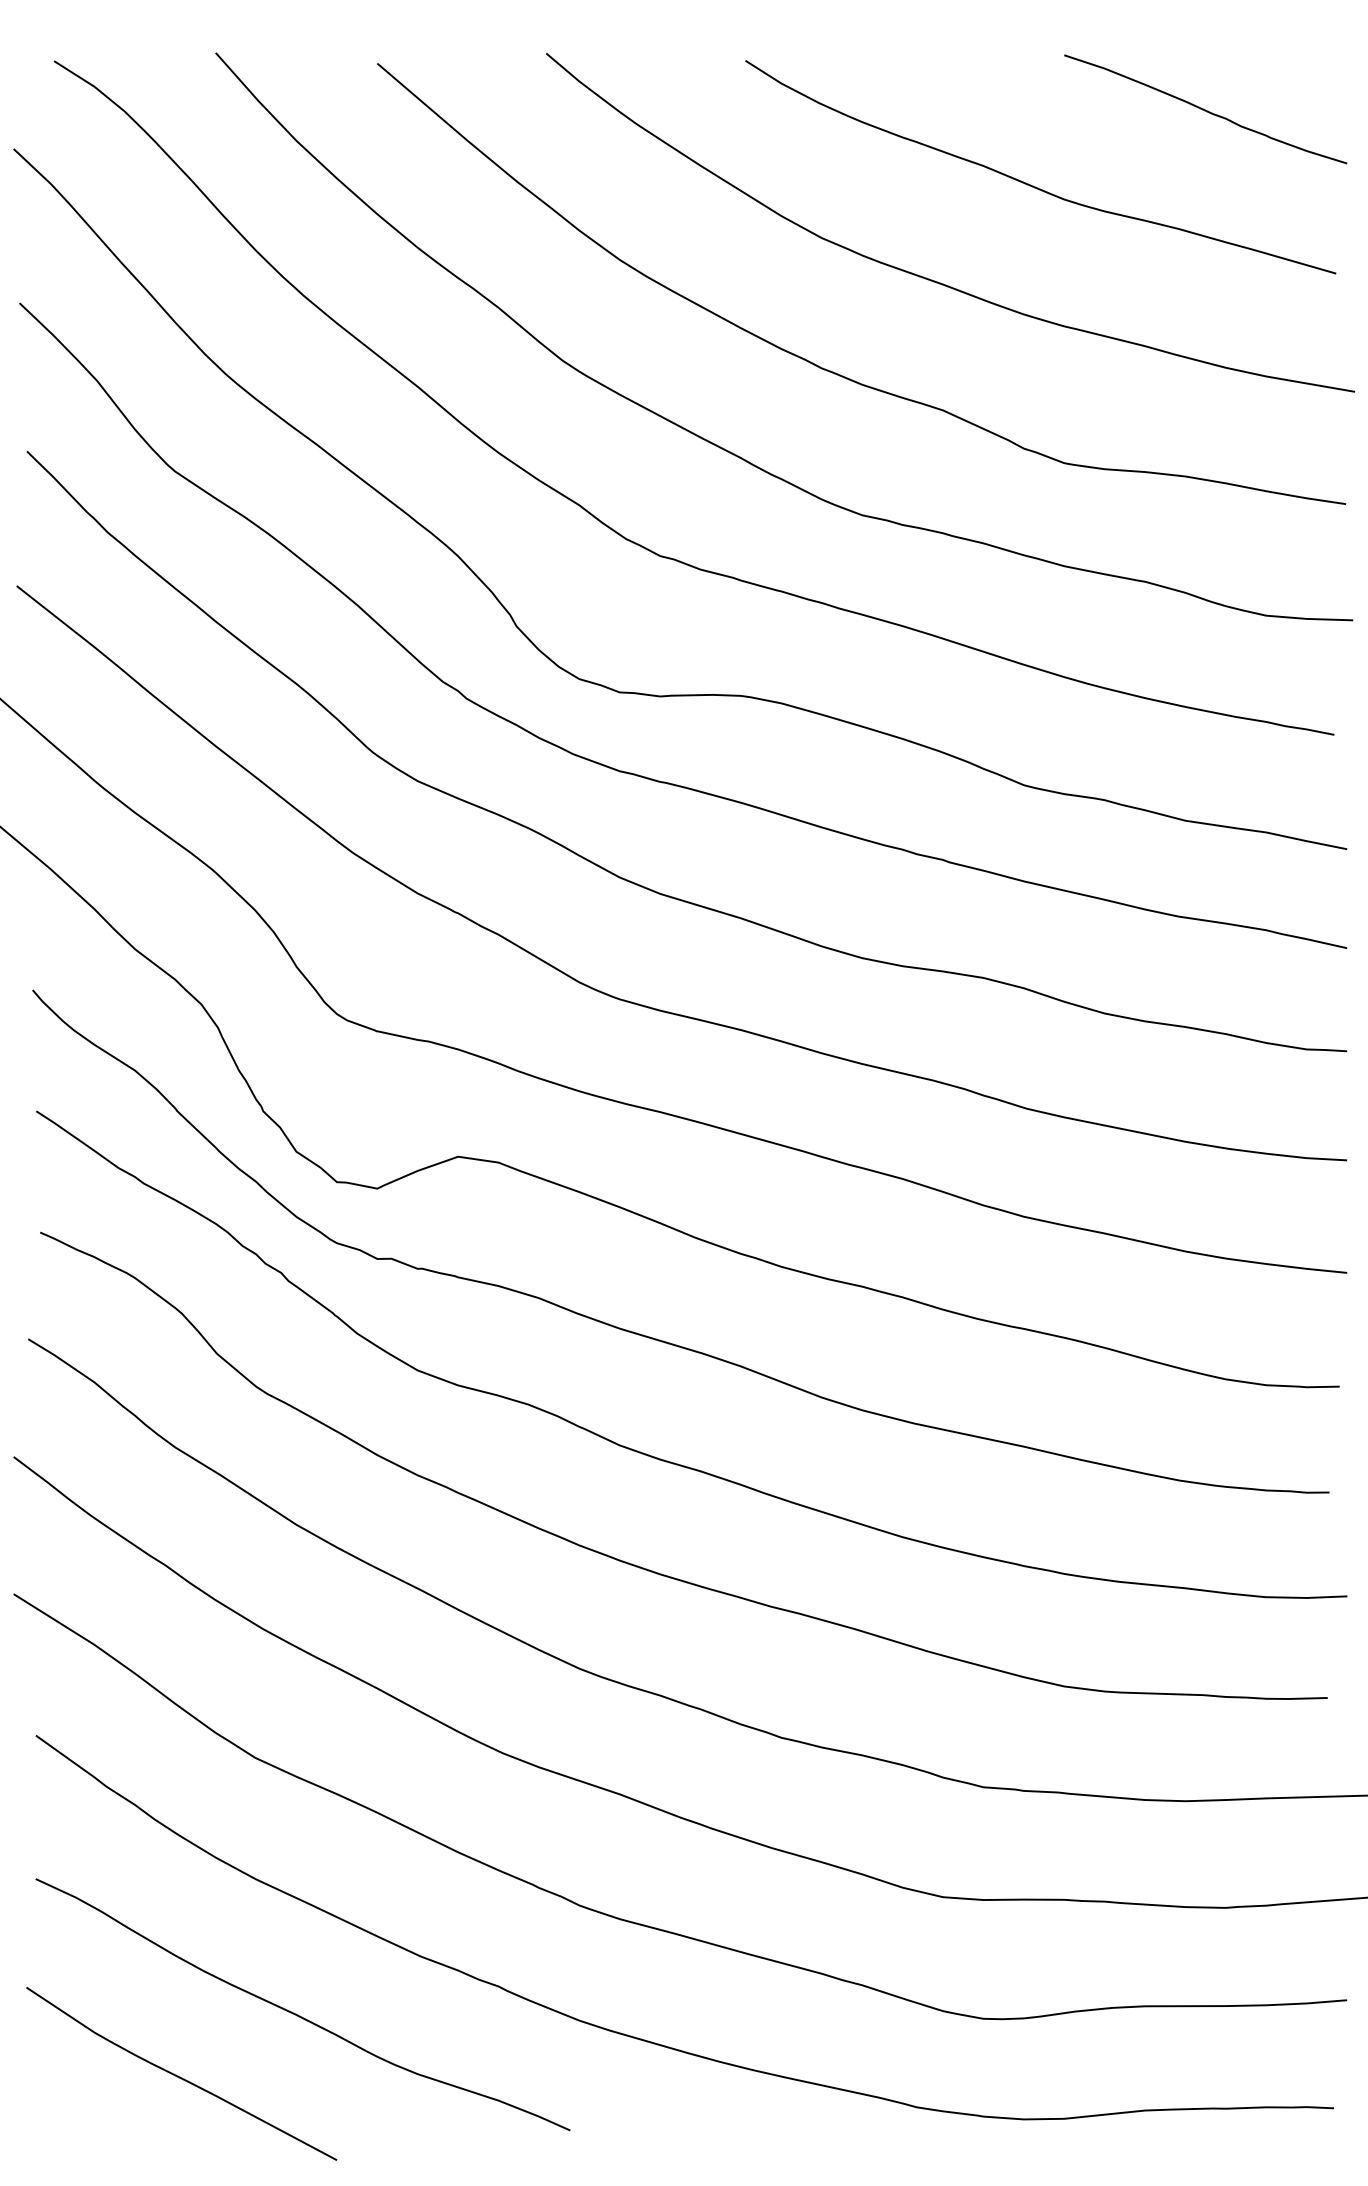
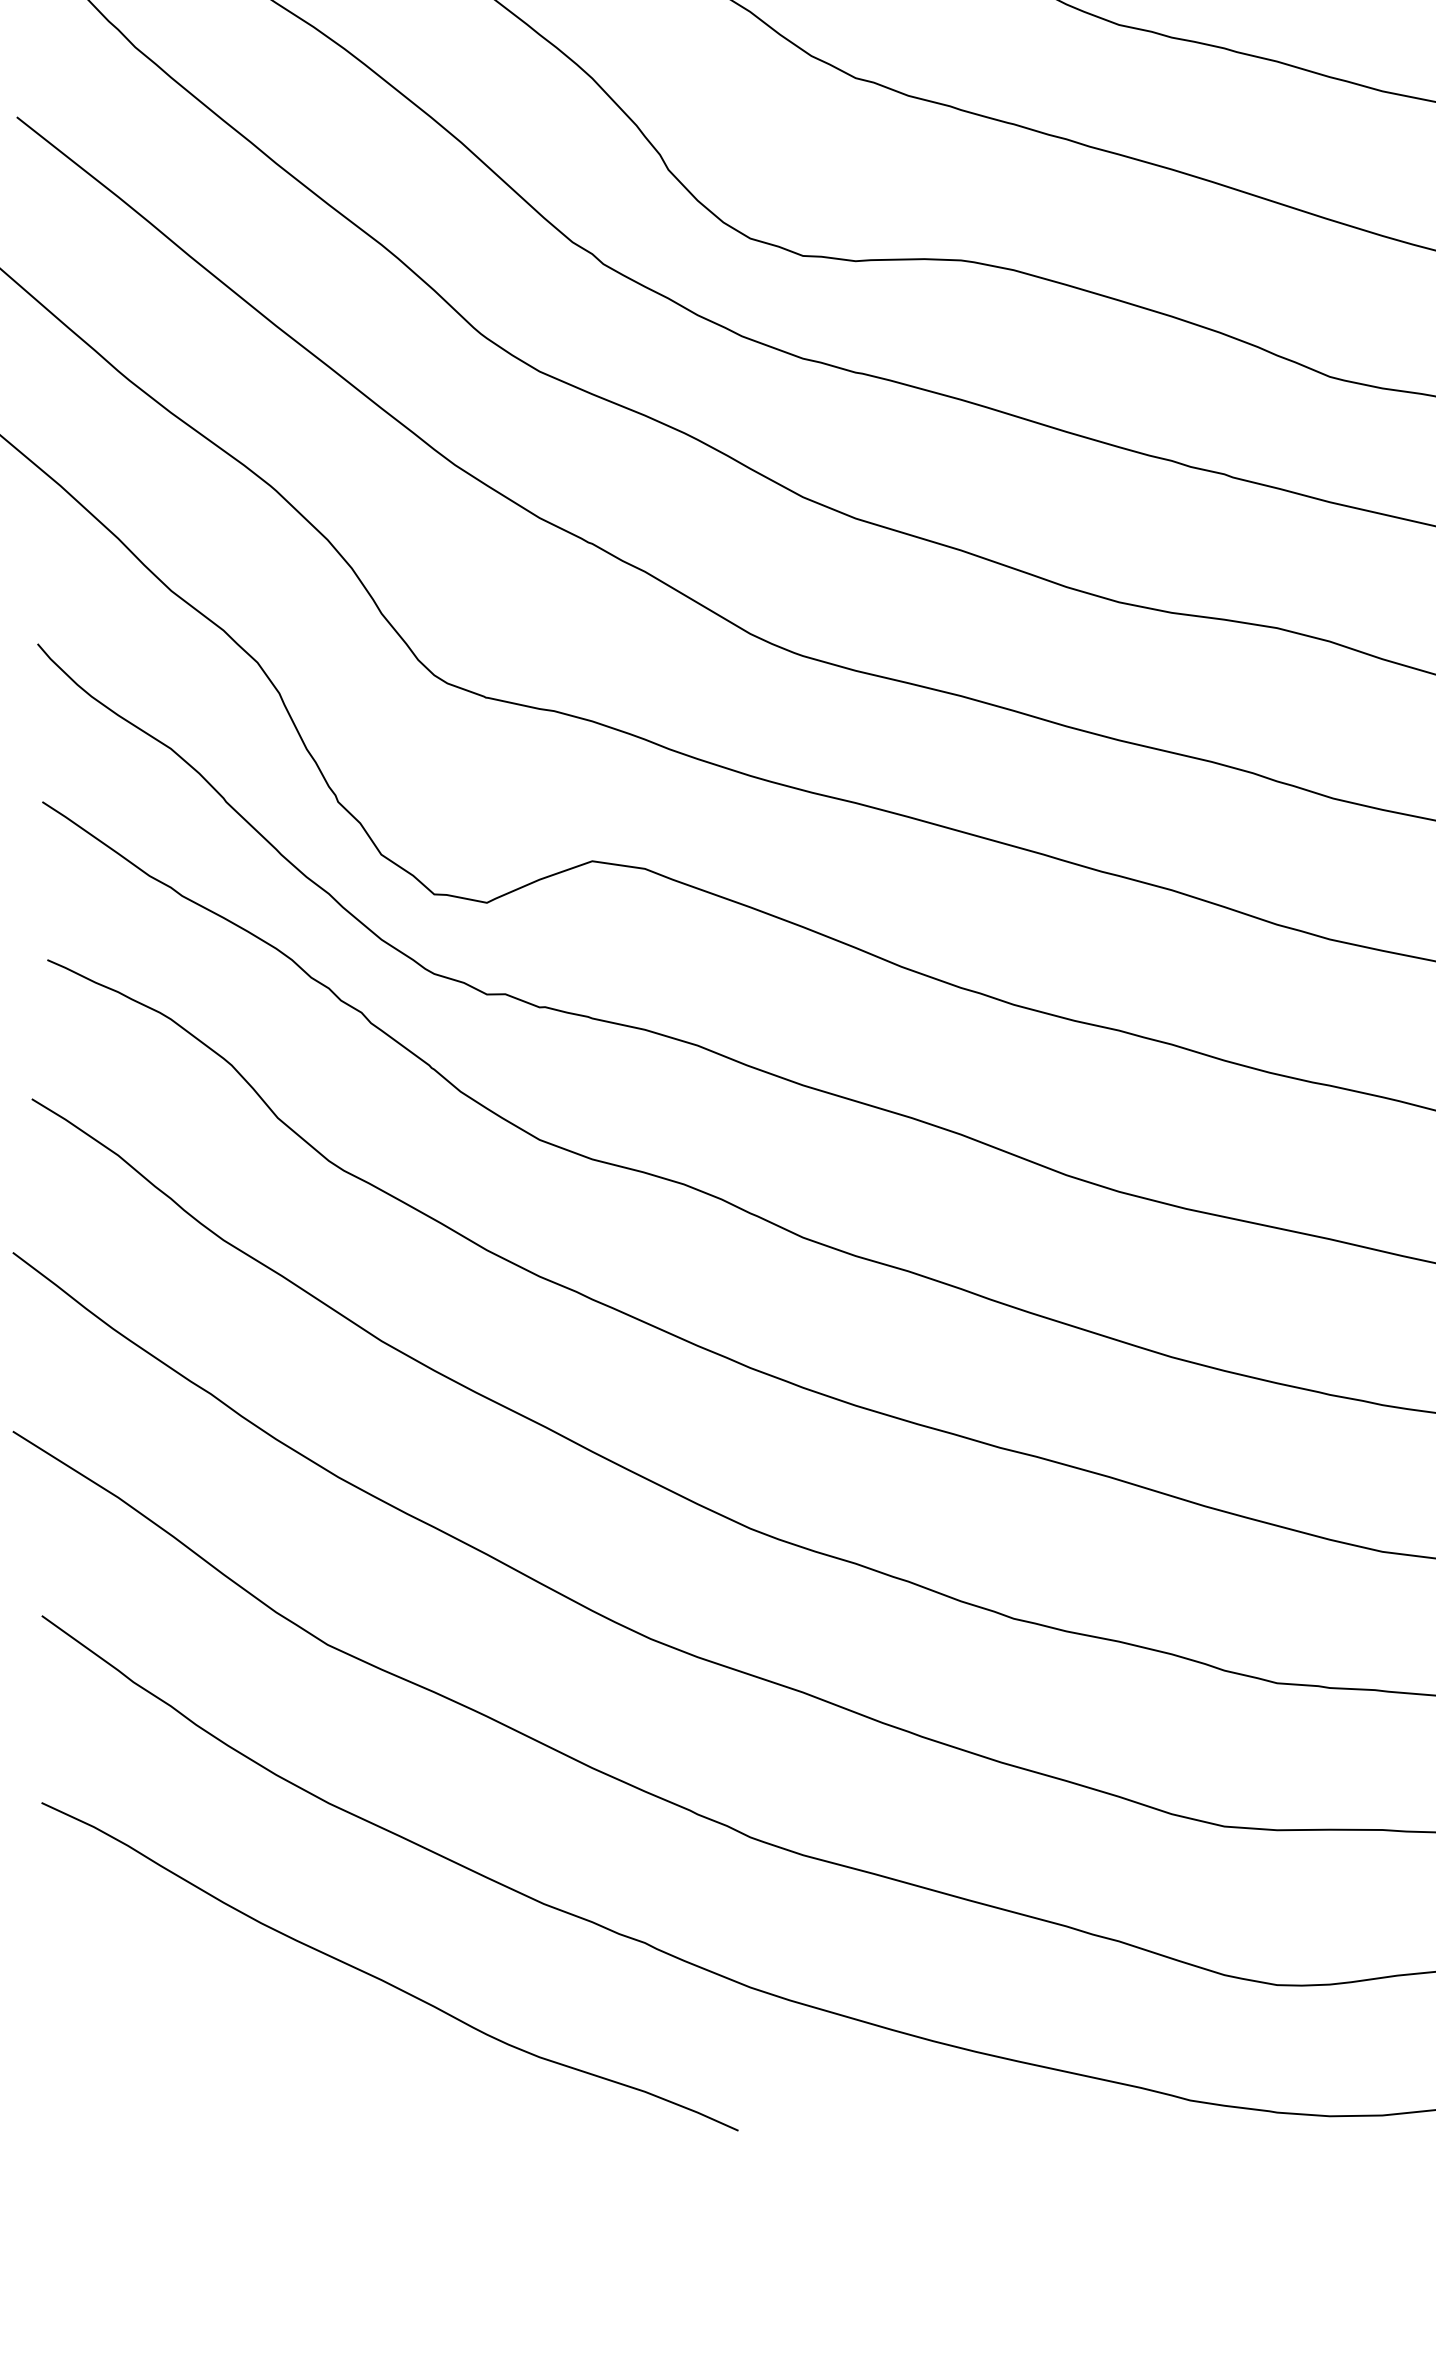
curve: (180, 2076) -> (230, 2060), removed

